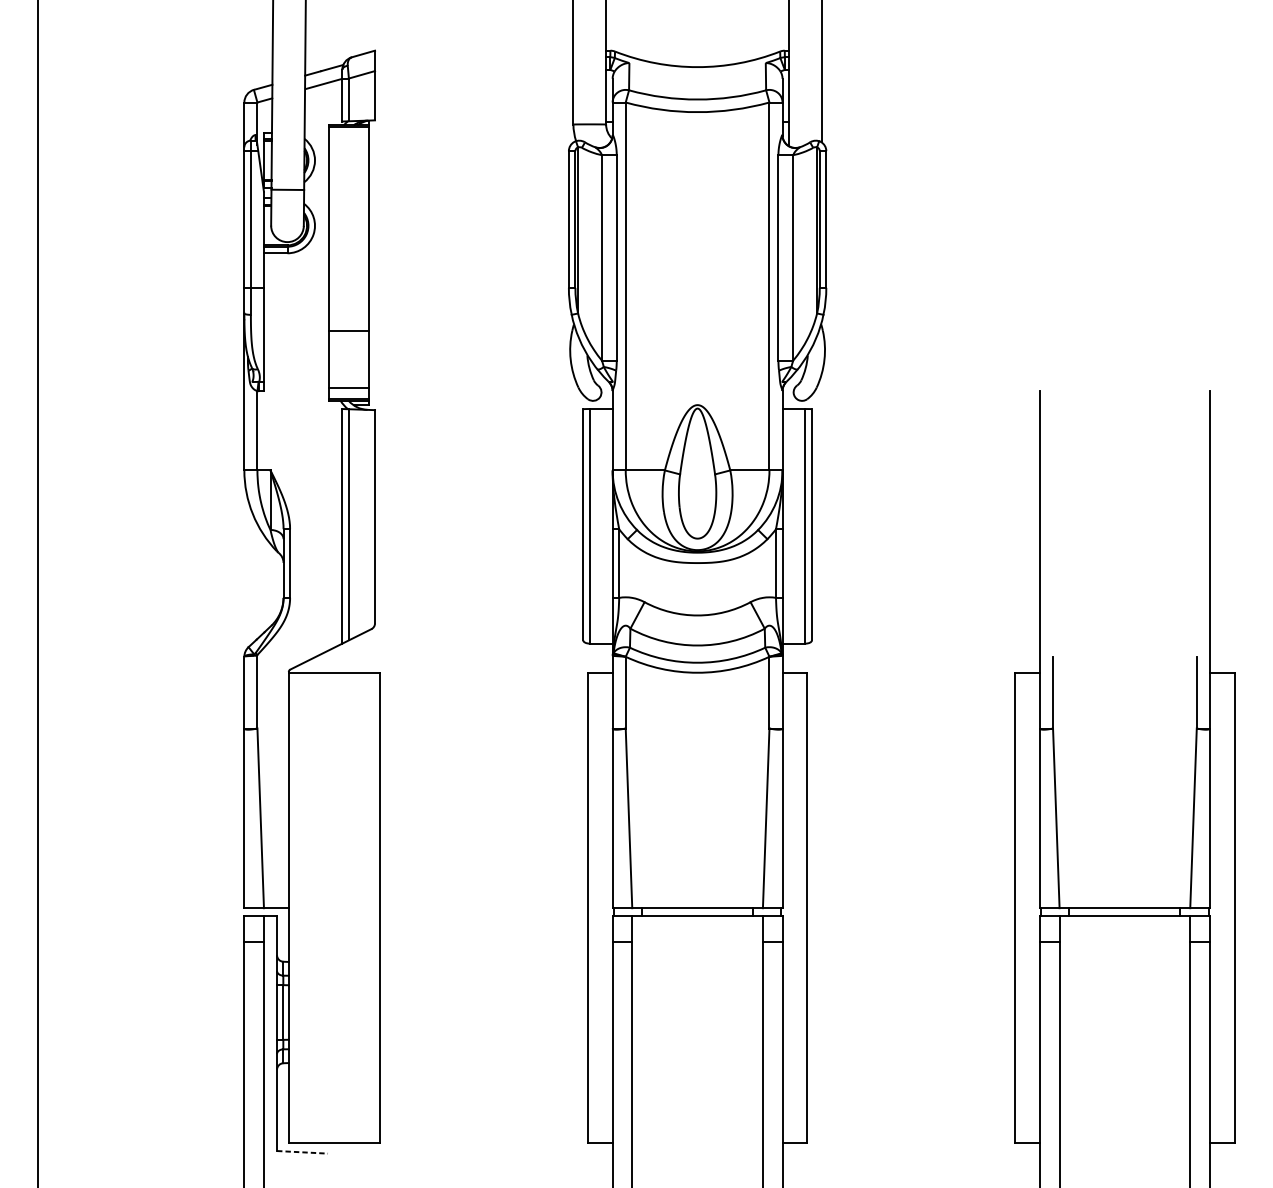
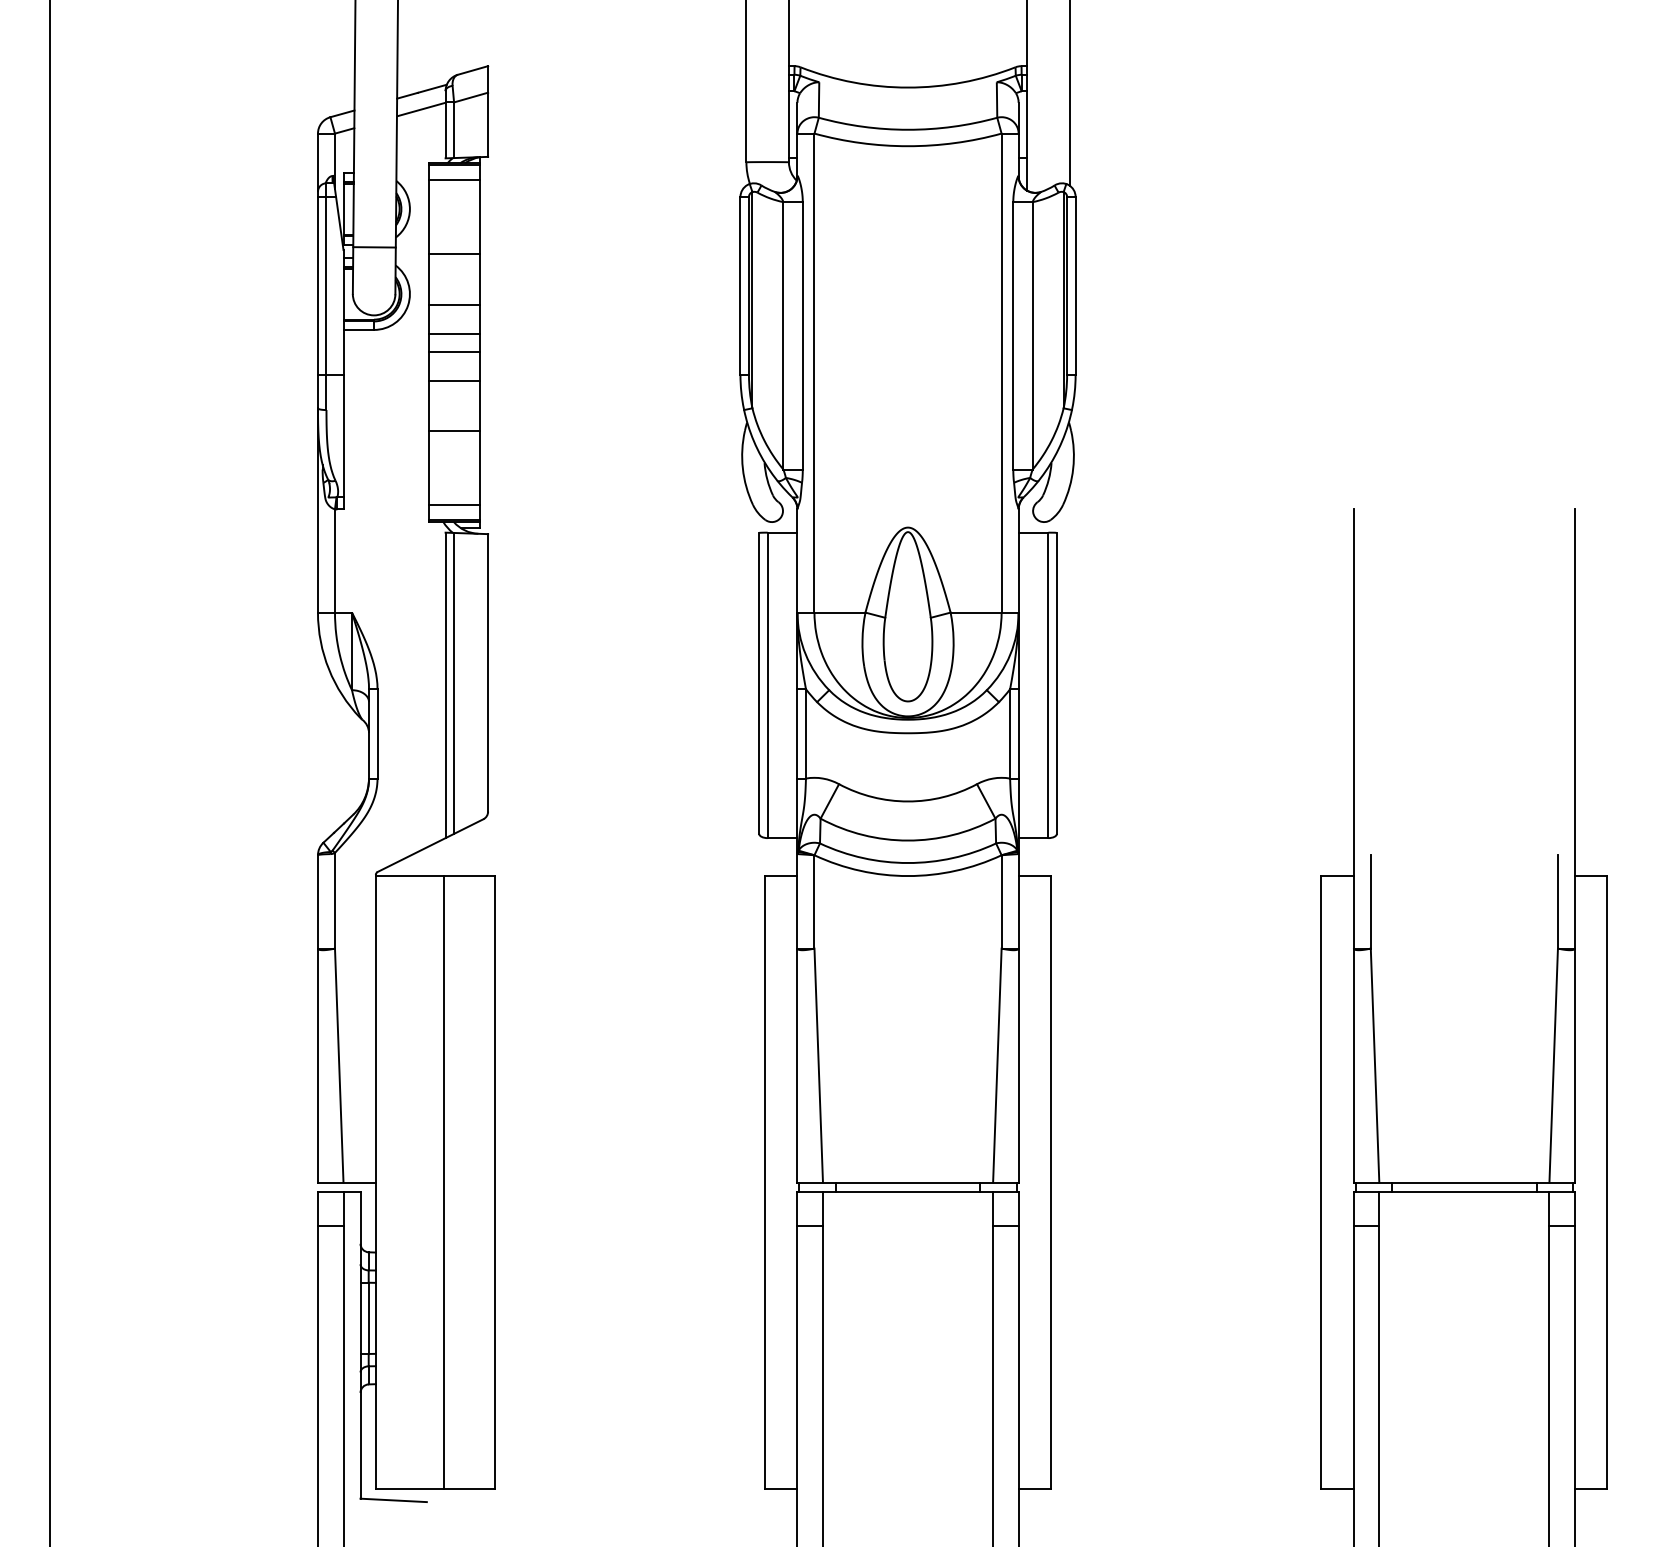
line: (348, 138) -> (453, 180), added
line: (348, 195) -> (453, 254), added
line: (348, 233) -> (453, 304), added
line: (348, 256) -> (453, 333), added
line: (348, 269) -> (453, 351), added
line: (348, 292) -> (453, 380), added
line: (340, 908) -> (443, 1182), added
line: (303, 1152) -> (394, 1500), dashed -> solid

